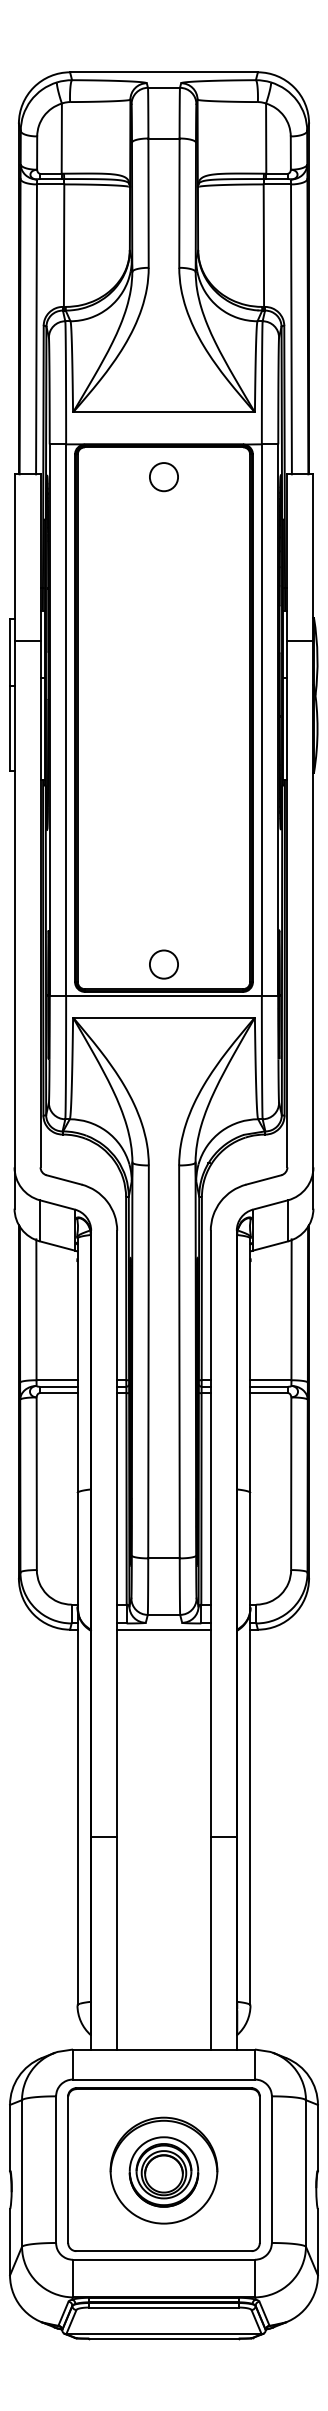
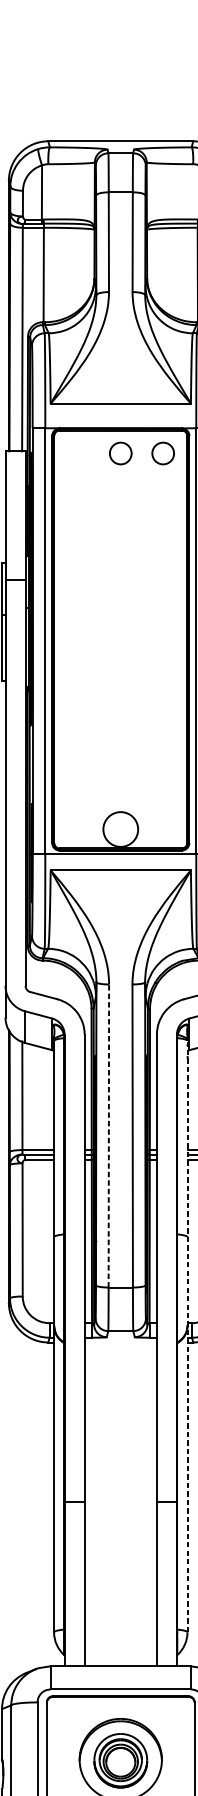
circle: (218, 477) -> (162, 453), added
circle: (163, 964) -> (120, 829), size x1.6
line: (148, 1361) -> (108, 1135), solid -> dashed
line: (250, 1621) -> (187, 1336), solid -> dashed
line: (163, 1629) -> (120, 1342), removed

